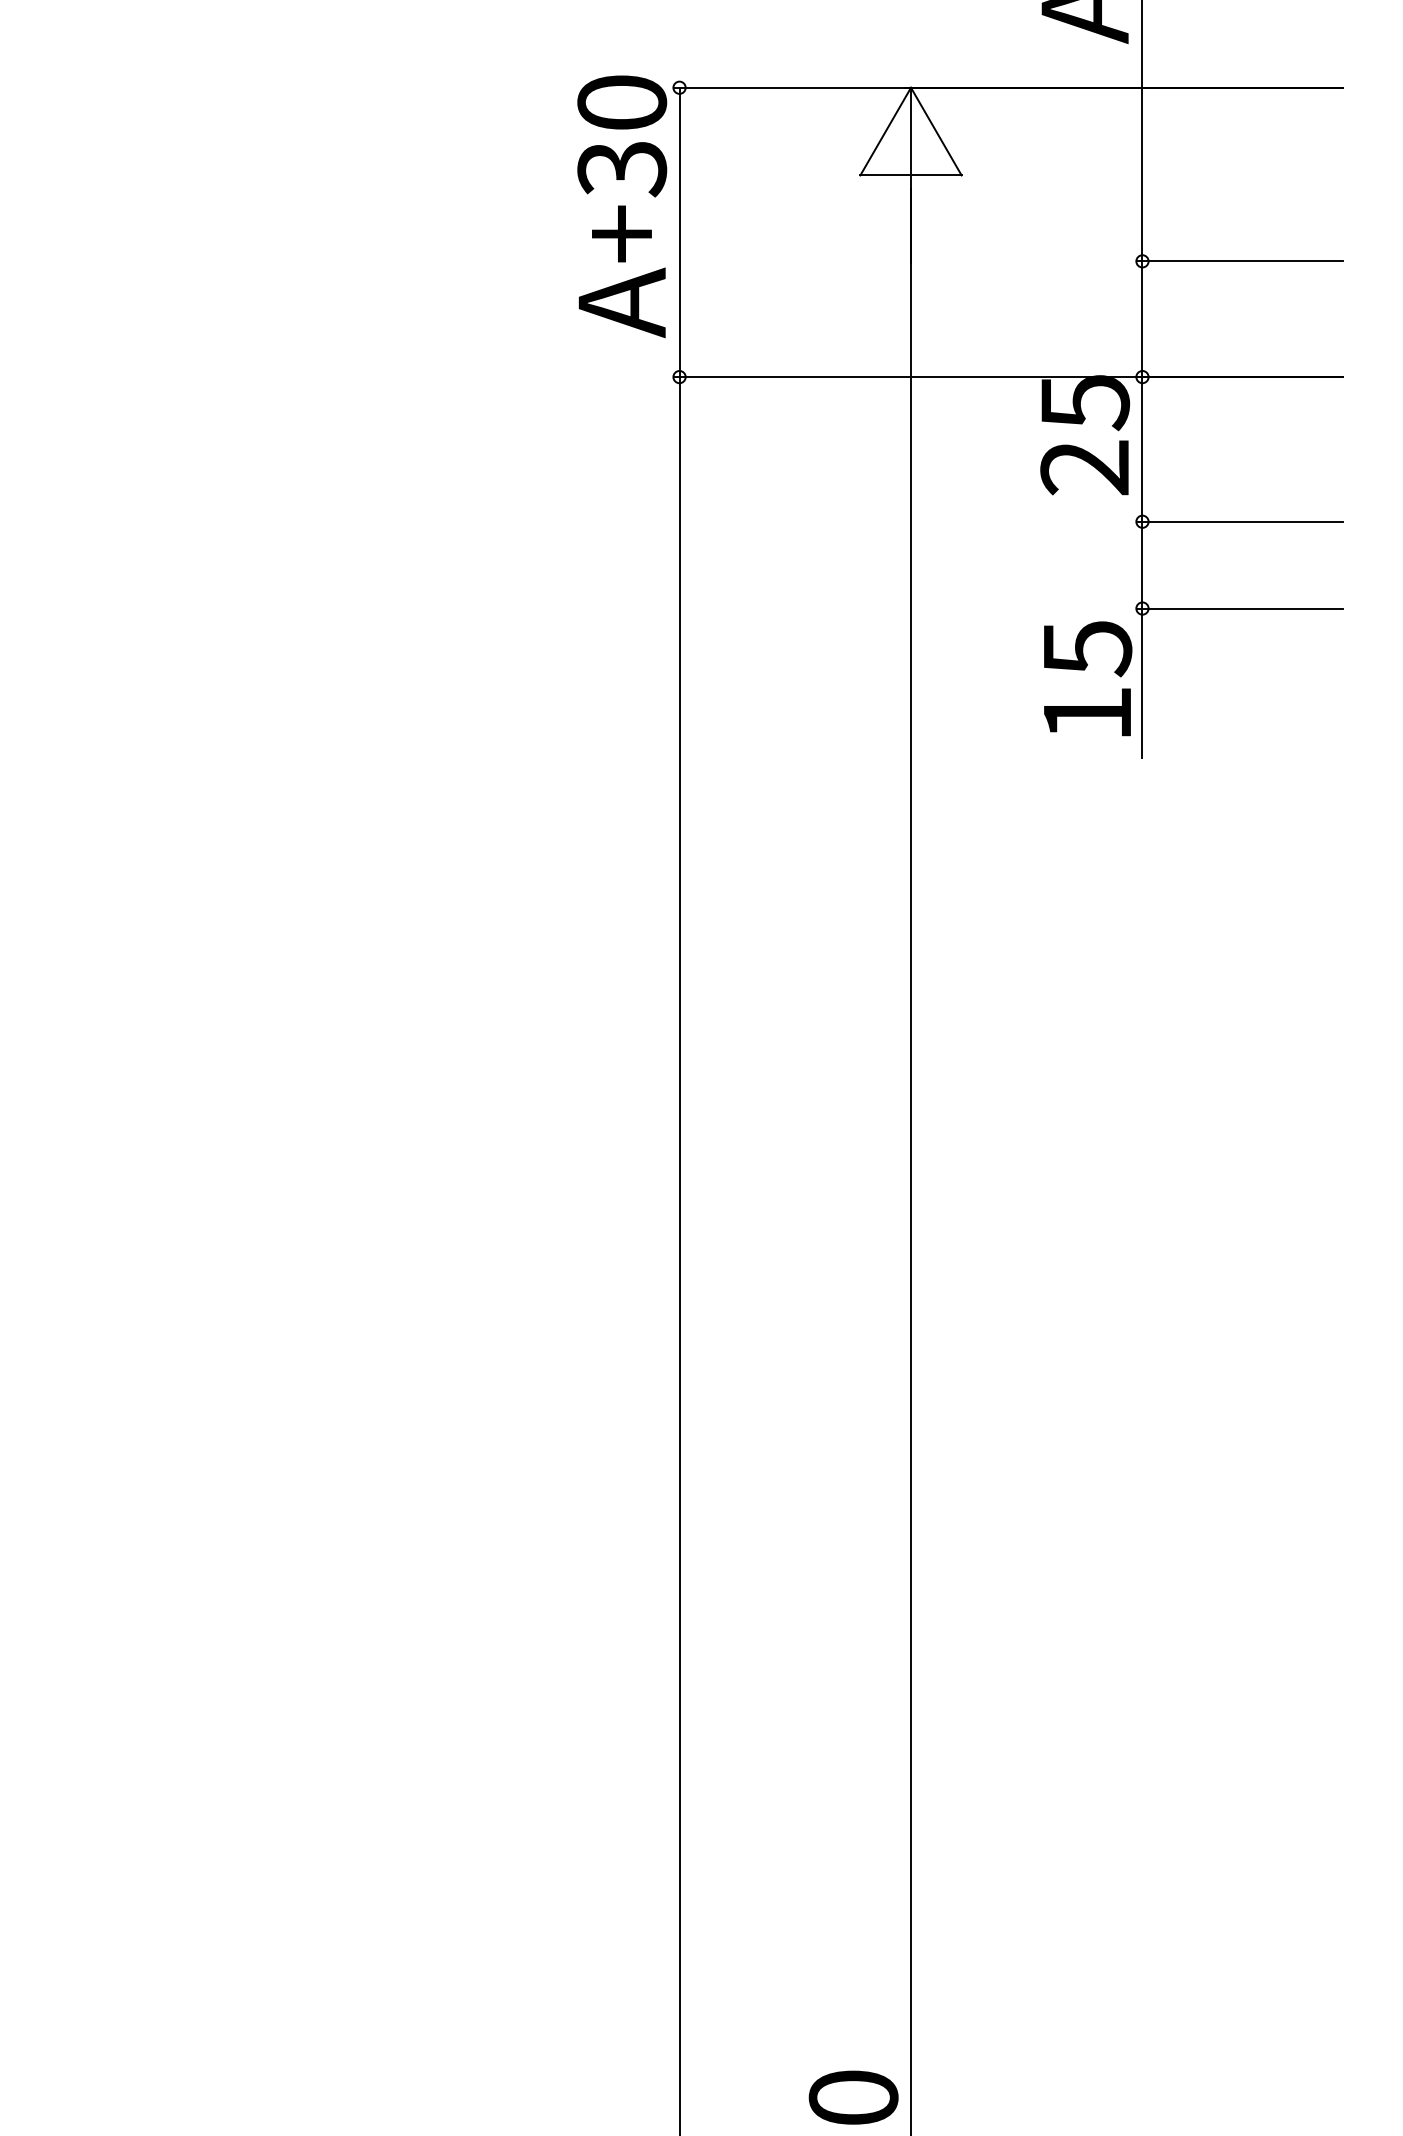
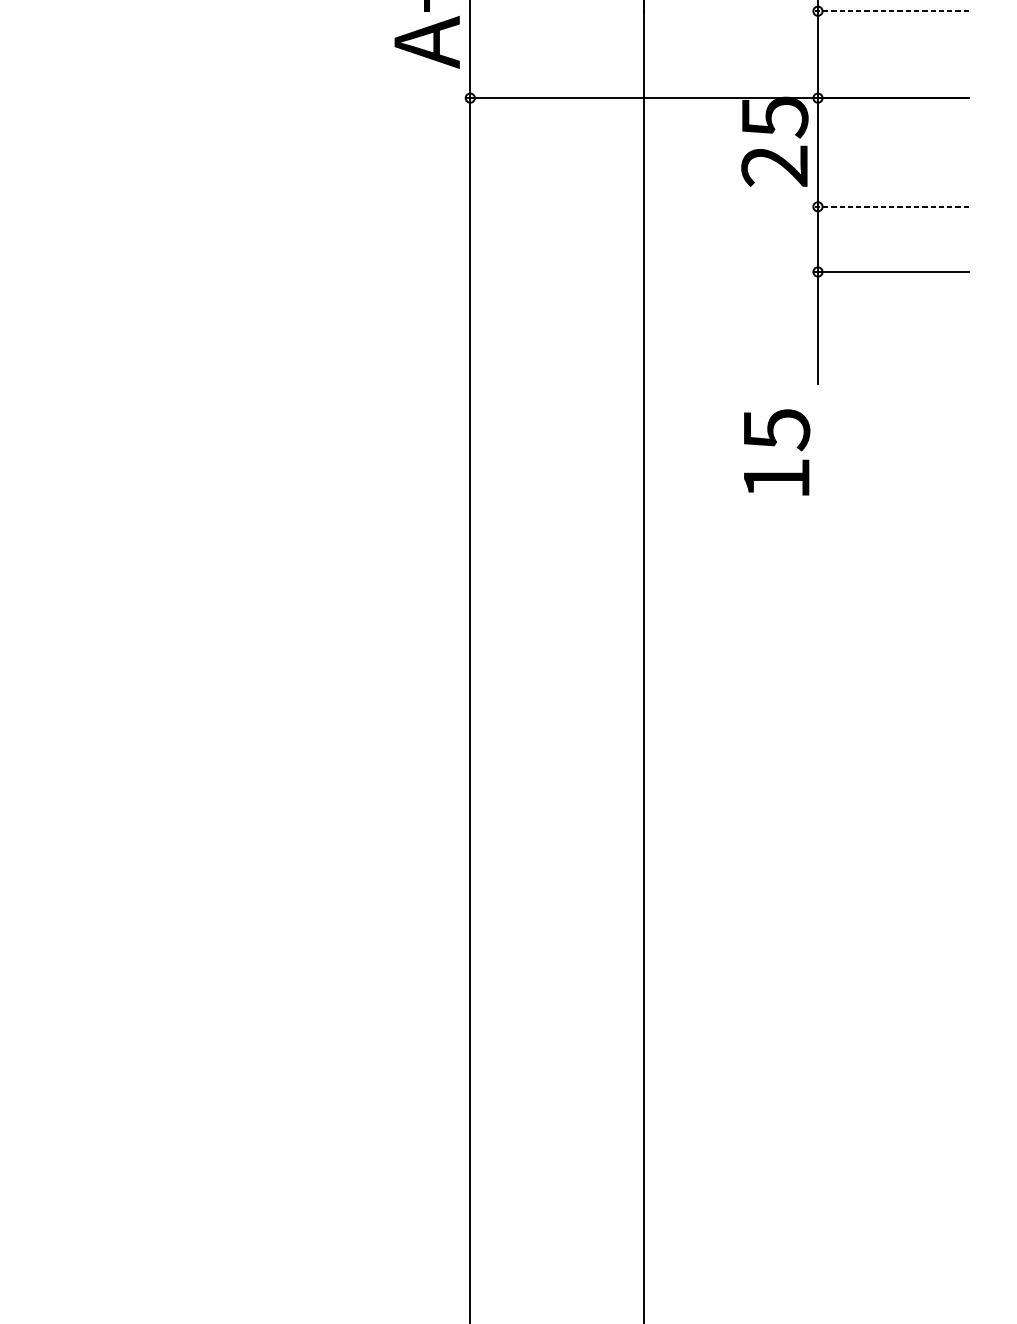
line: (1239, 261) -> (890, 11), solid -> dashed
line: (1239, 521) -> (890, 206), solid -> dashed
text: (1088, 678) -> (777, 452), moved

